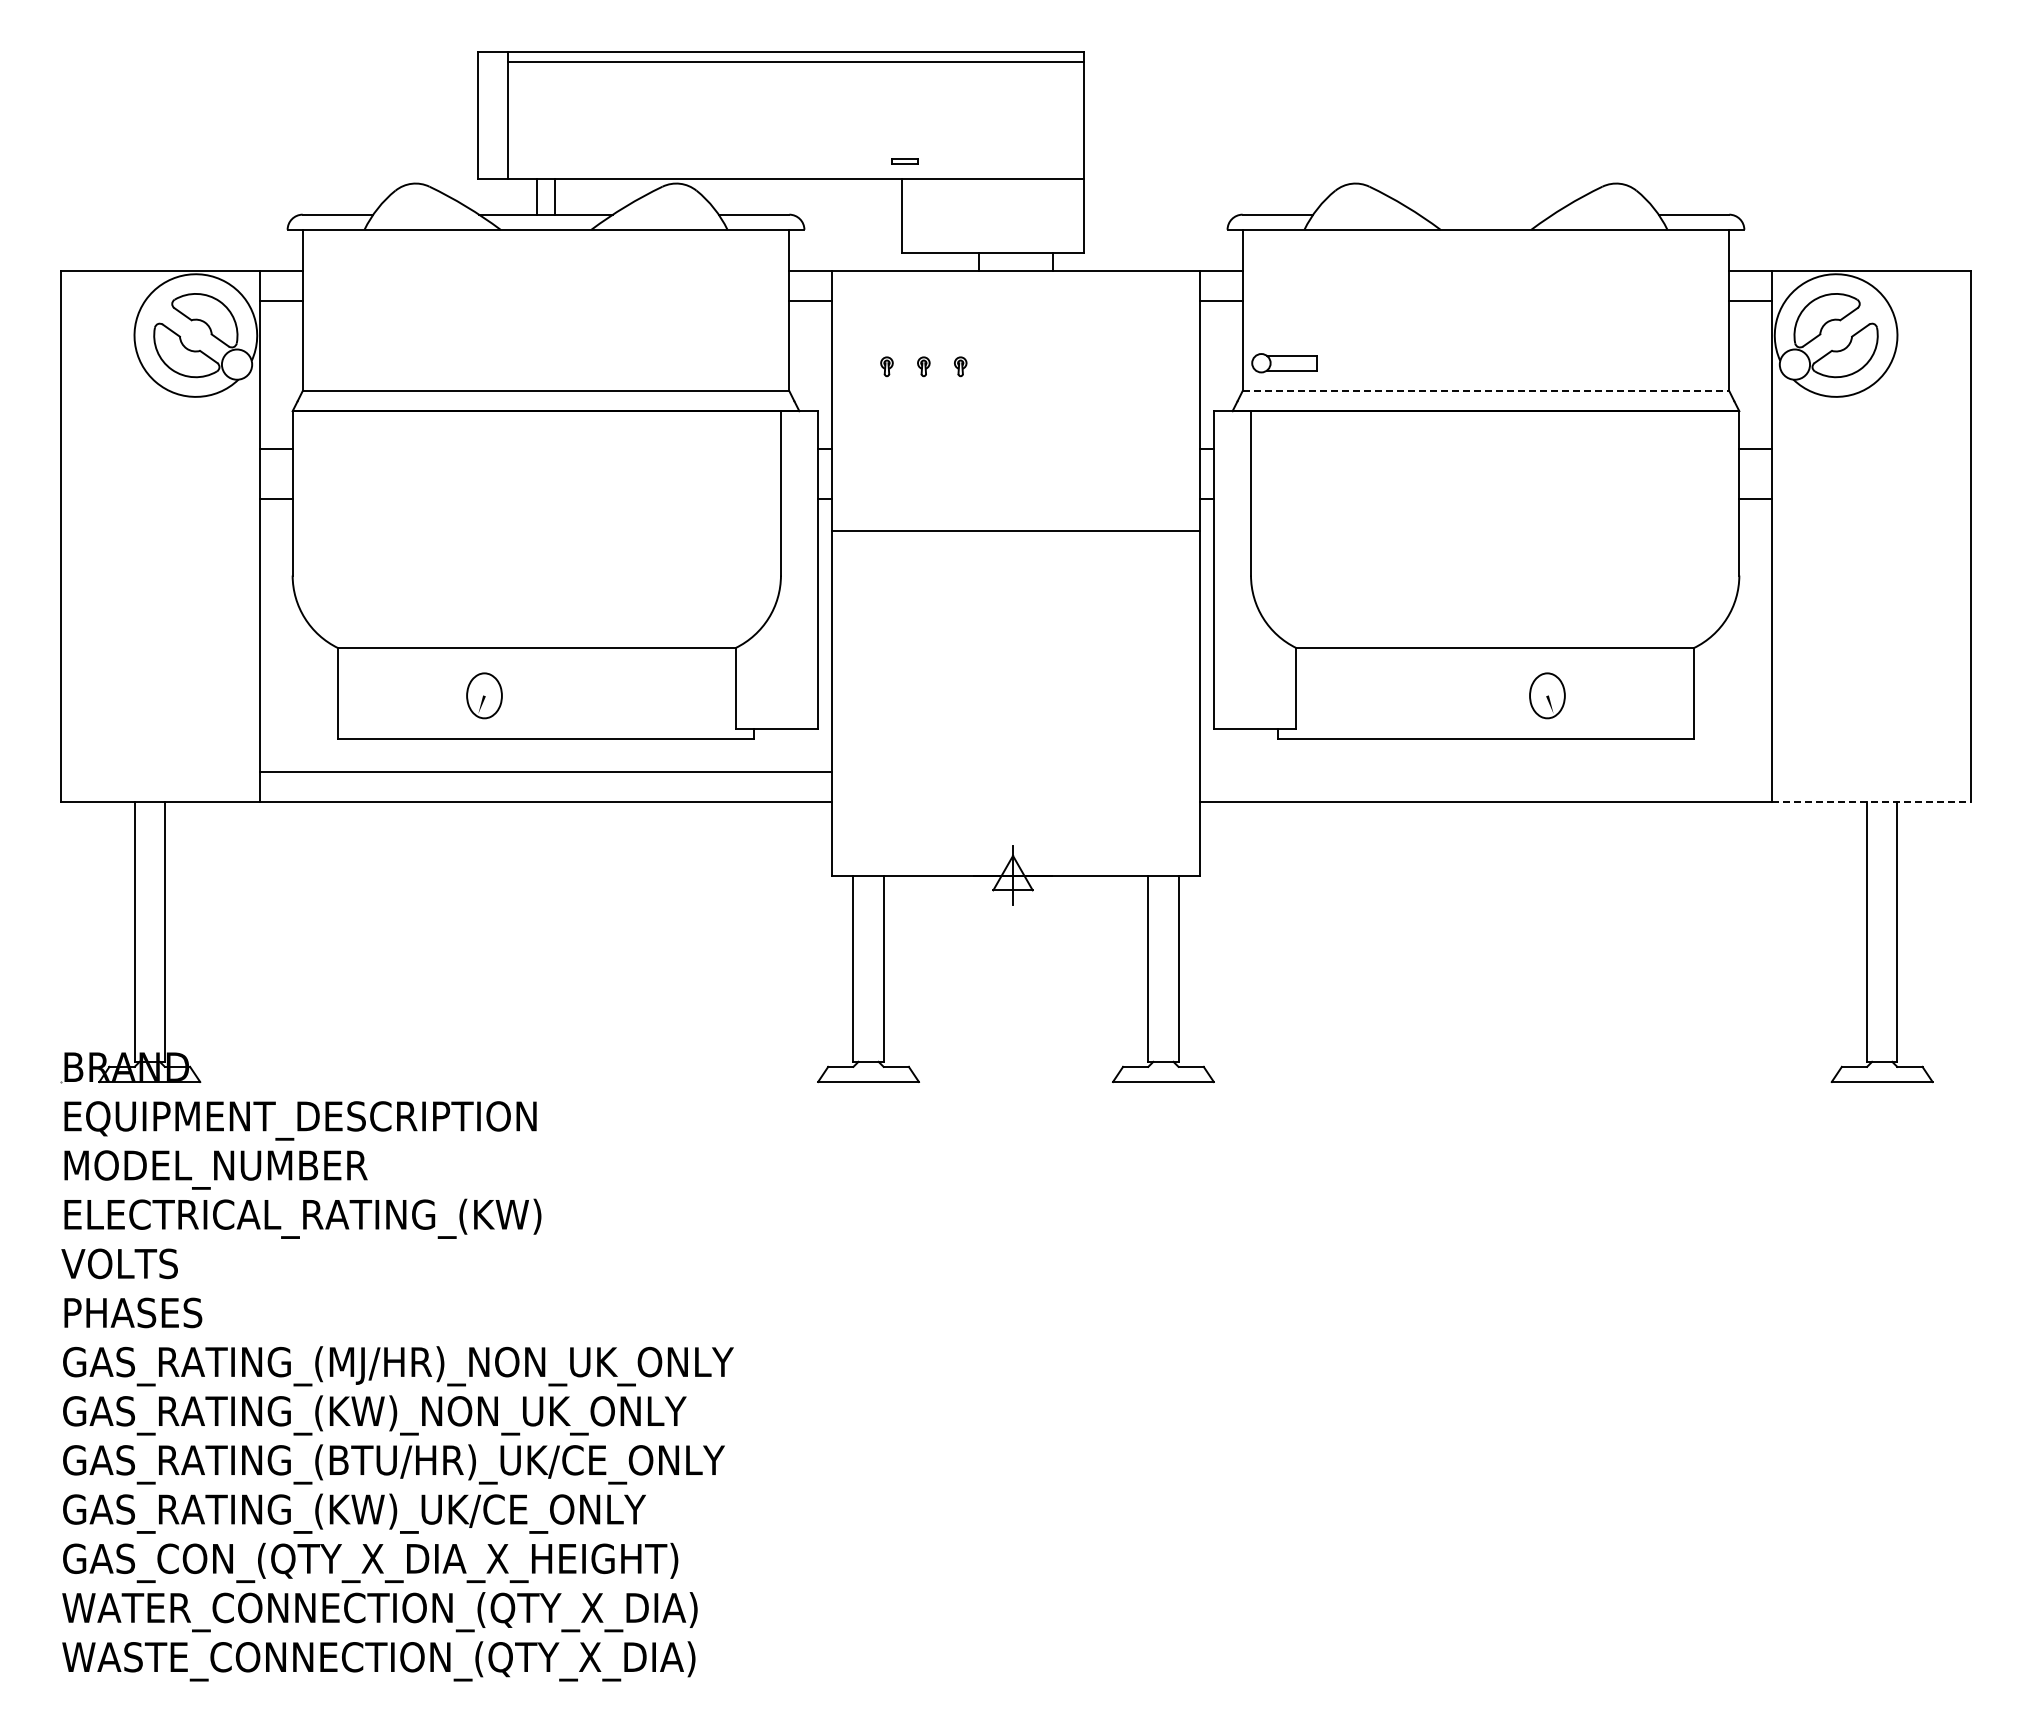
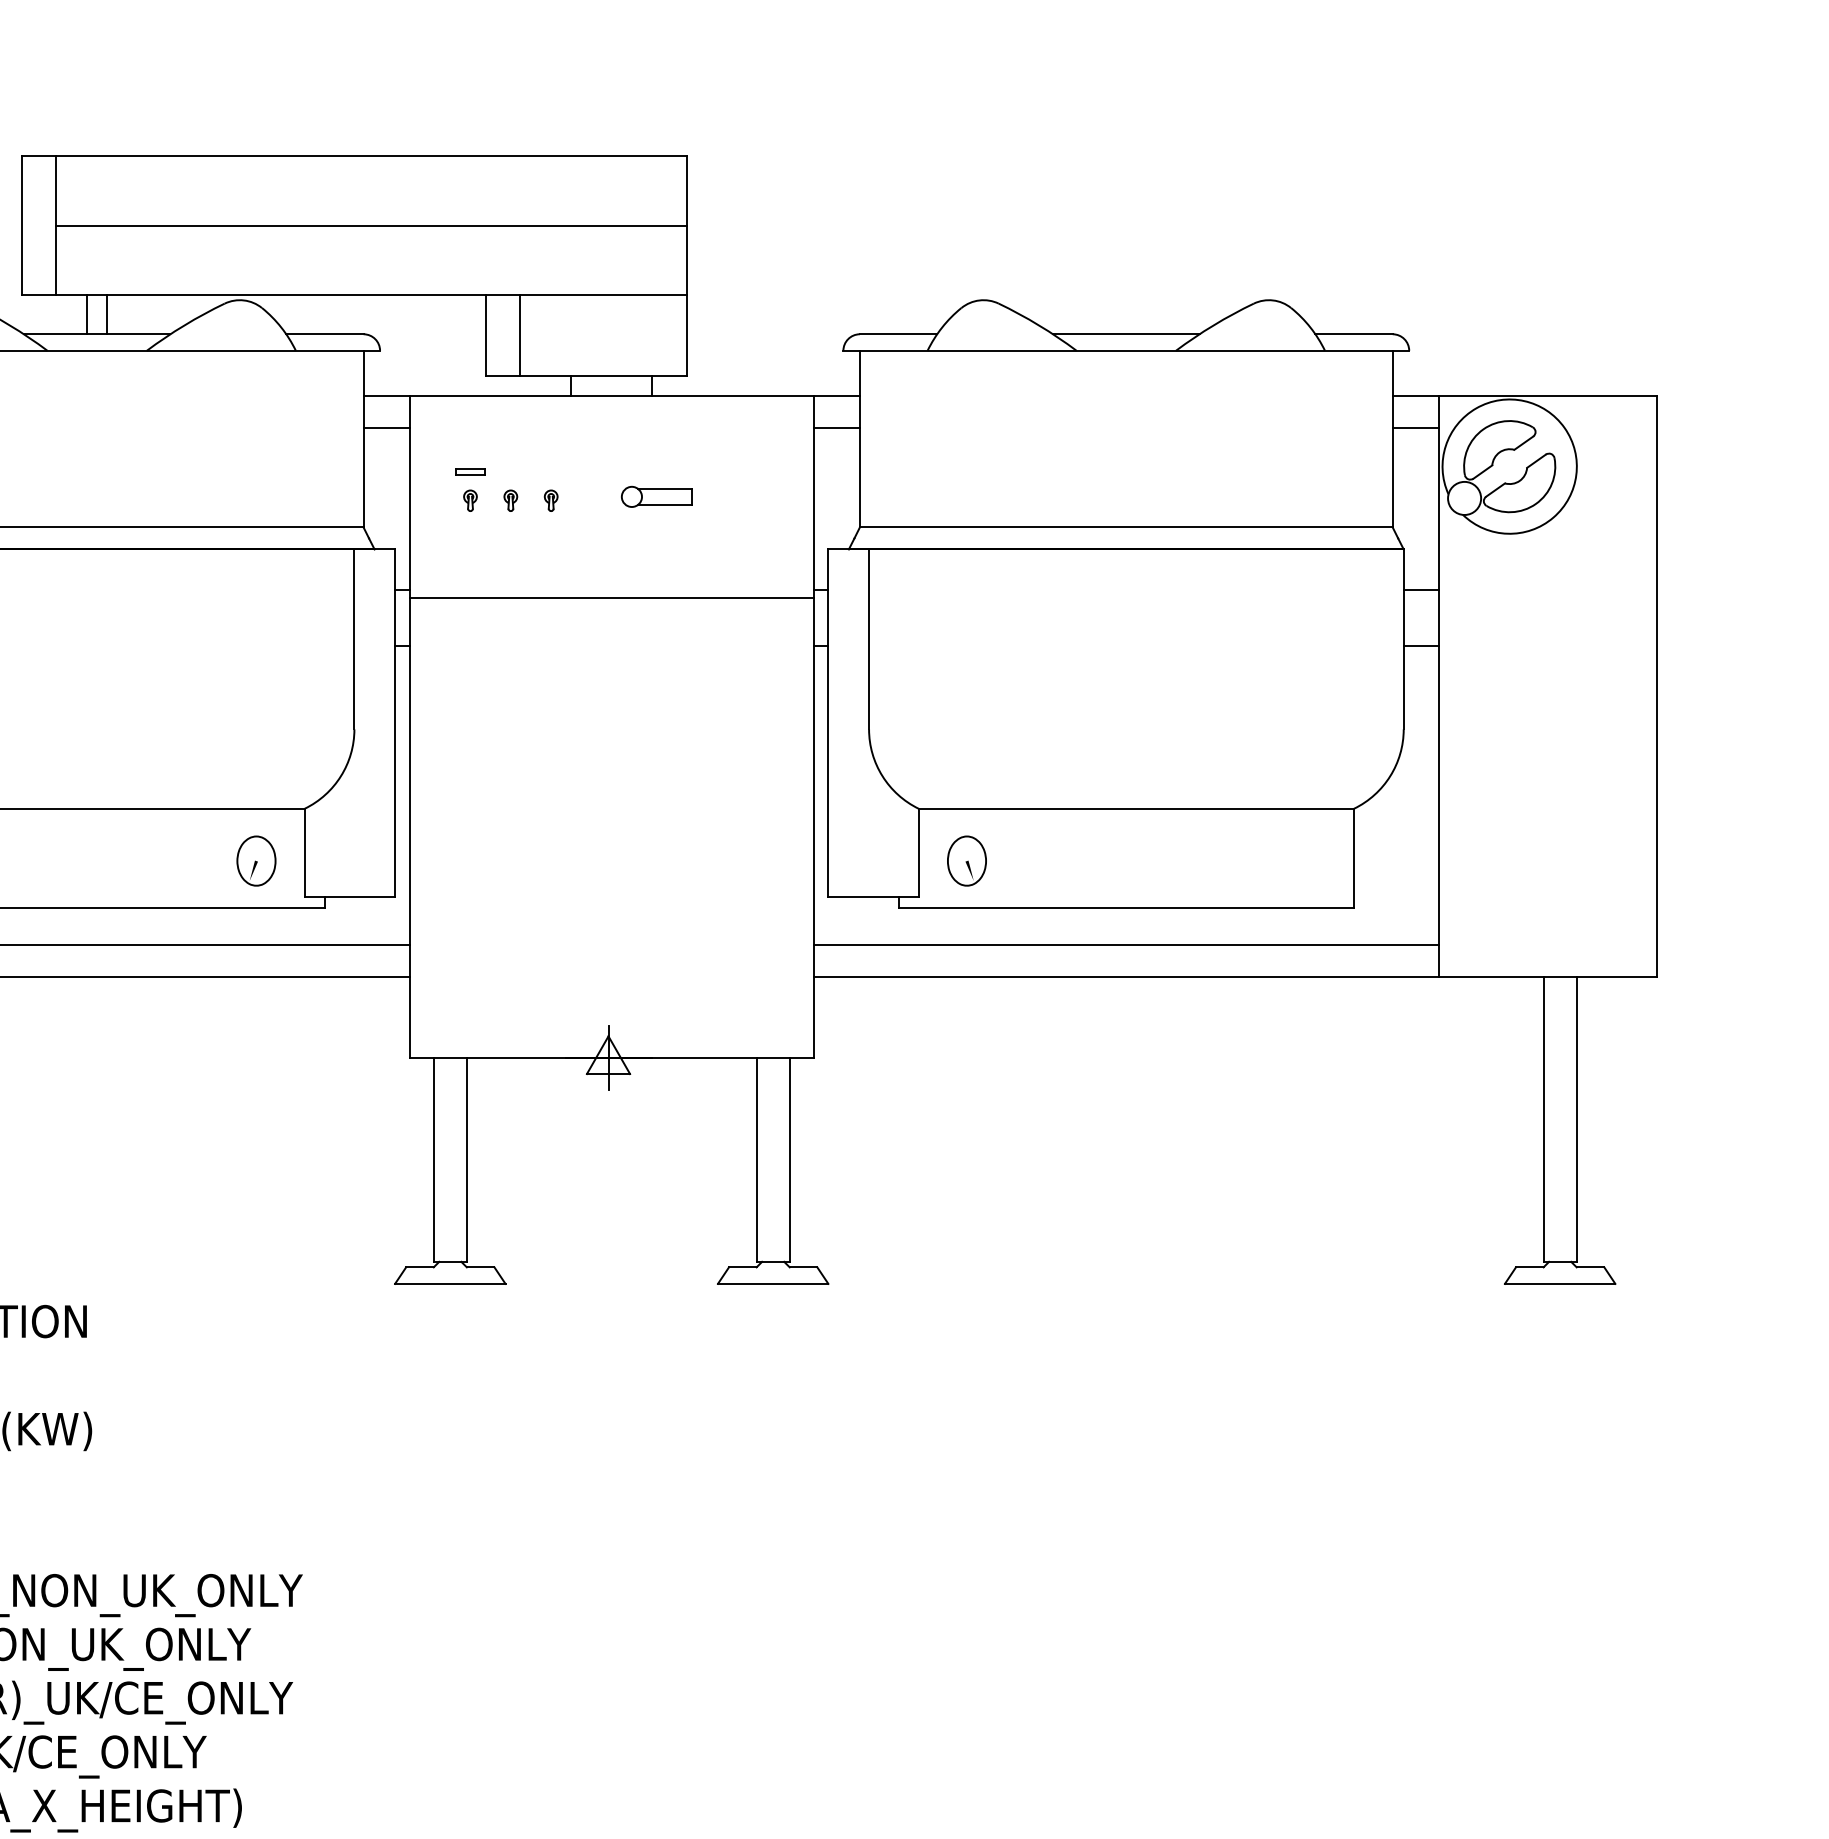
line: (796, 61) -> (371, 225), moved
part: (904, 161) -> (469, 472), moved
line: (1485, 214) -> (1125, 334), added
line: (931, 215) -> (519, 335), added
part: (1284, 363) -> (657, 497), moved
line: (1486, 391) -> (1126, 527), dashed -> solid
line: (1015, 531) -> (611, 597), moved
part: (484, 695) -> (256, 860), moved
part: (1547, 695) -> (967, 860), moved
line: (1485, 772) -> (1125, 945), added
line: (1871, 801) -> (1548, 976), dashed -> solid

